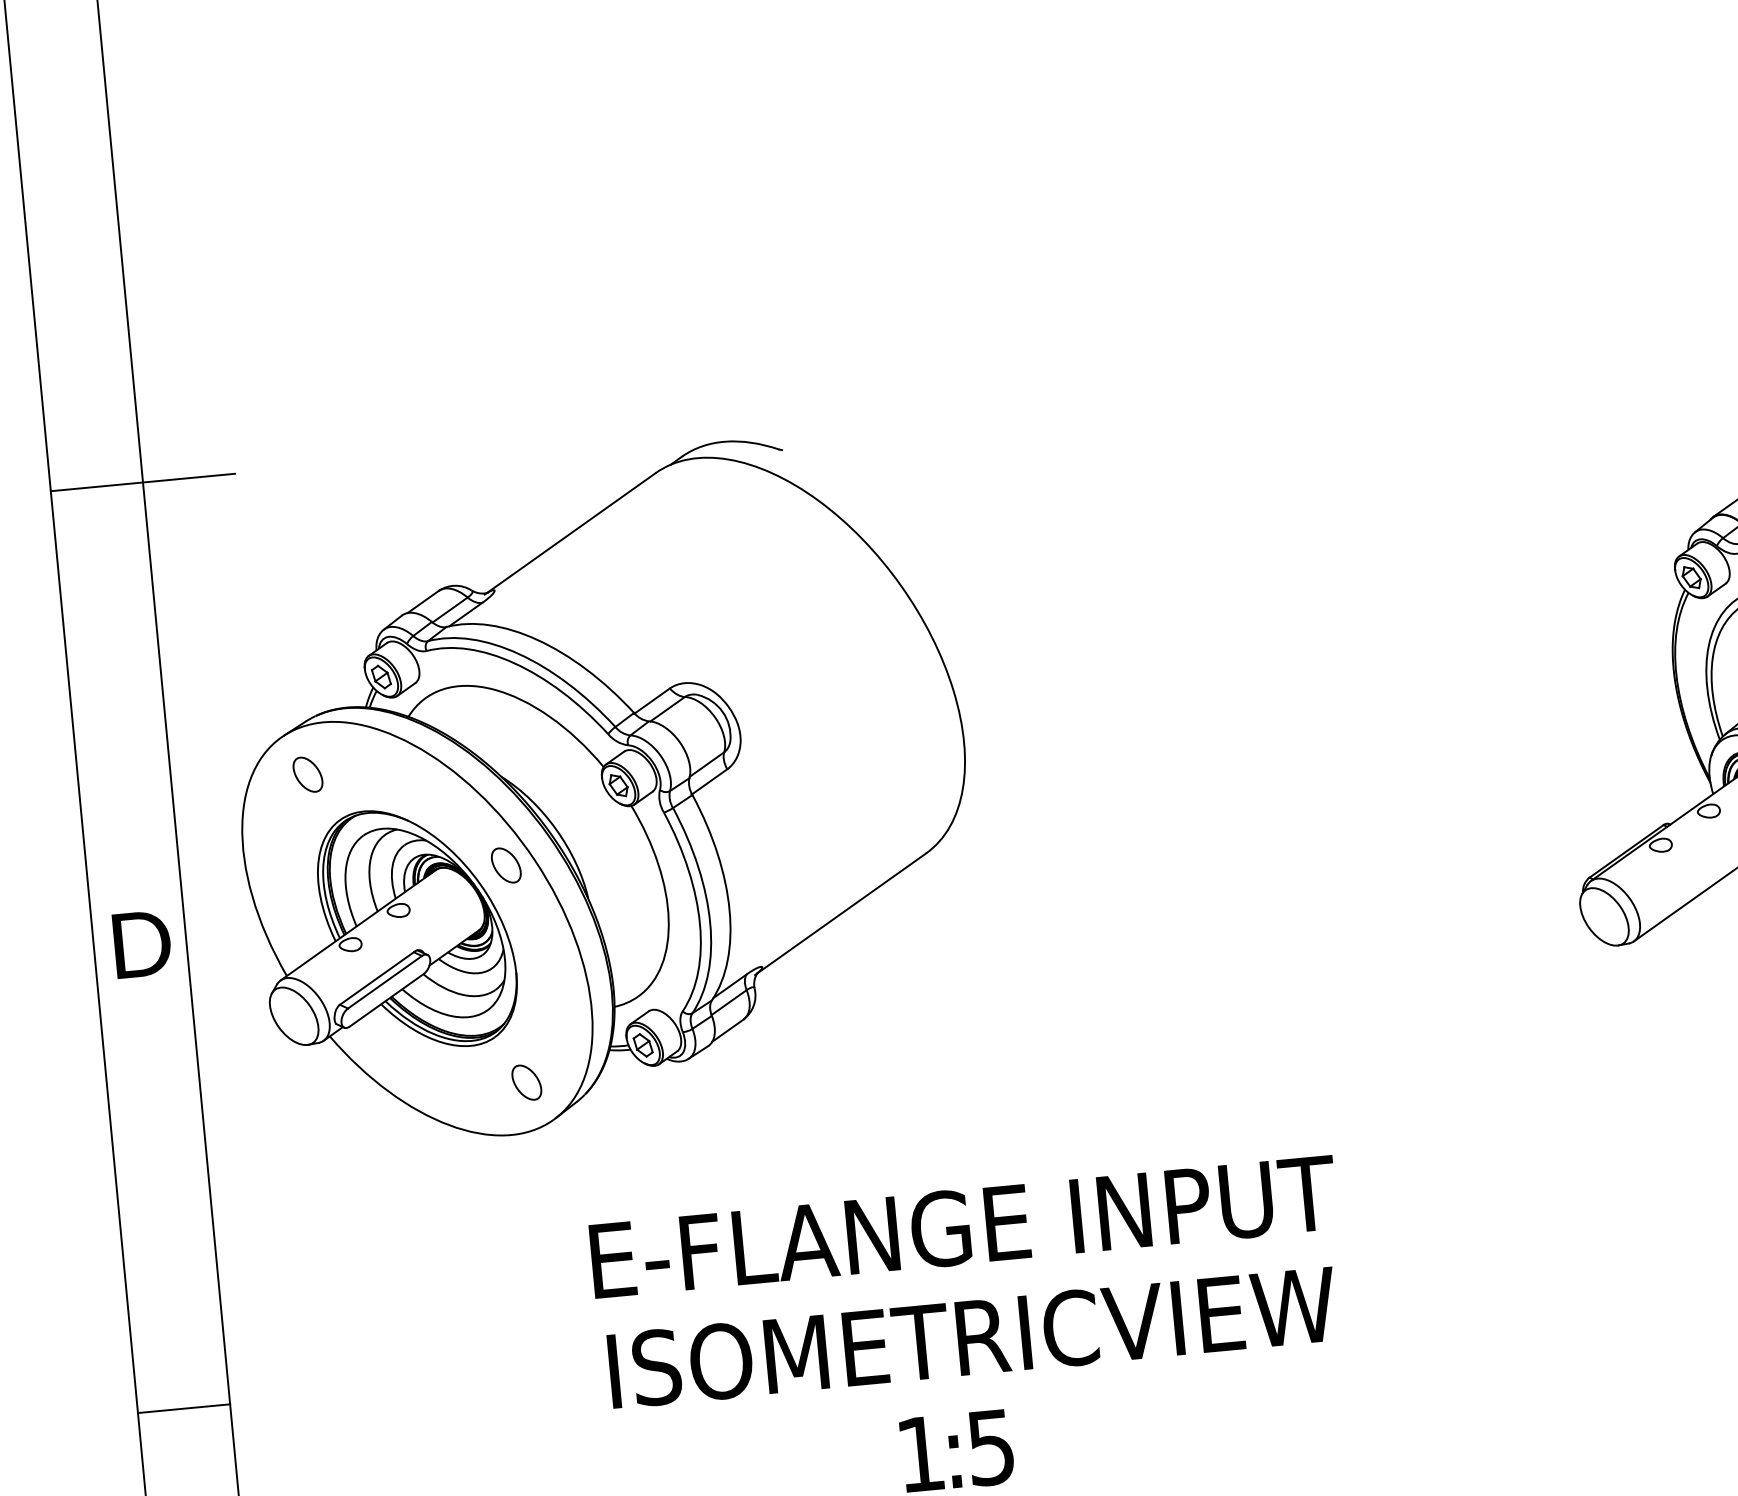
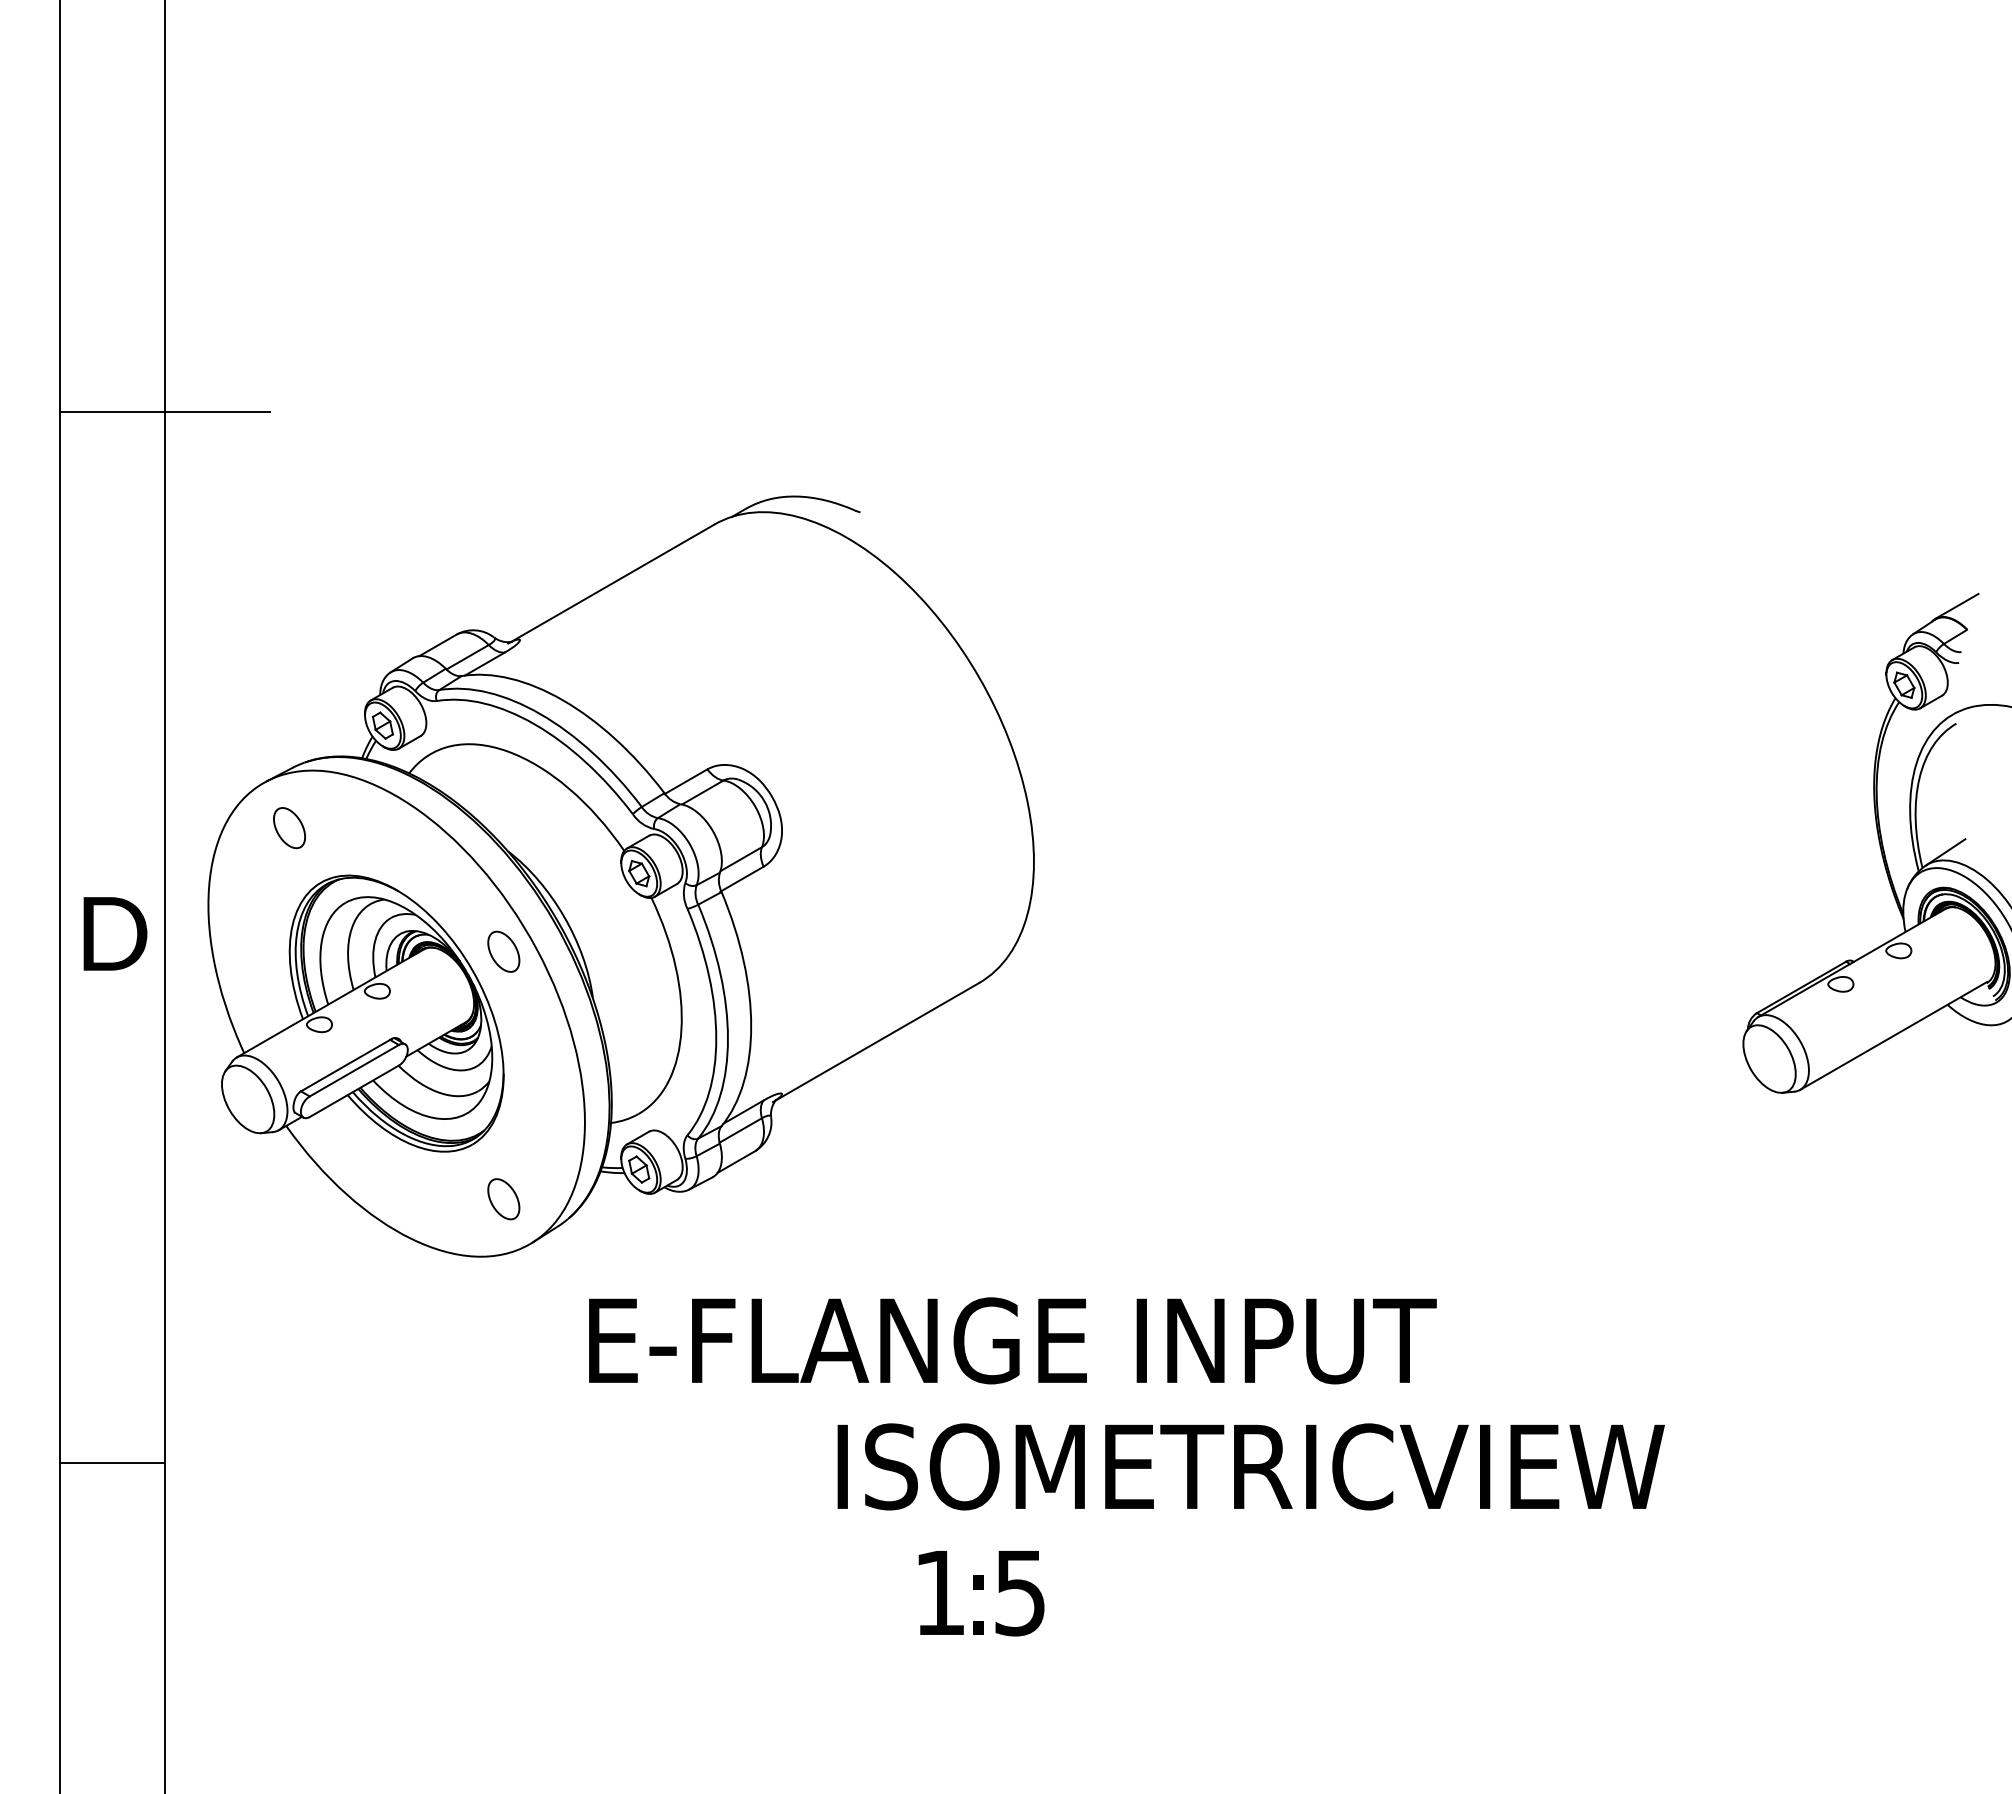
part: (602, 789) -> (620, 876), moved
text: (972, 1337) -> (1250, 1466), moved

